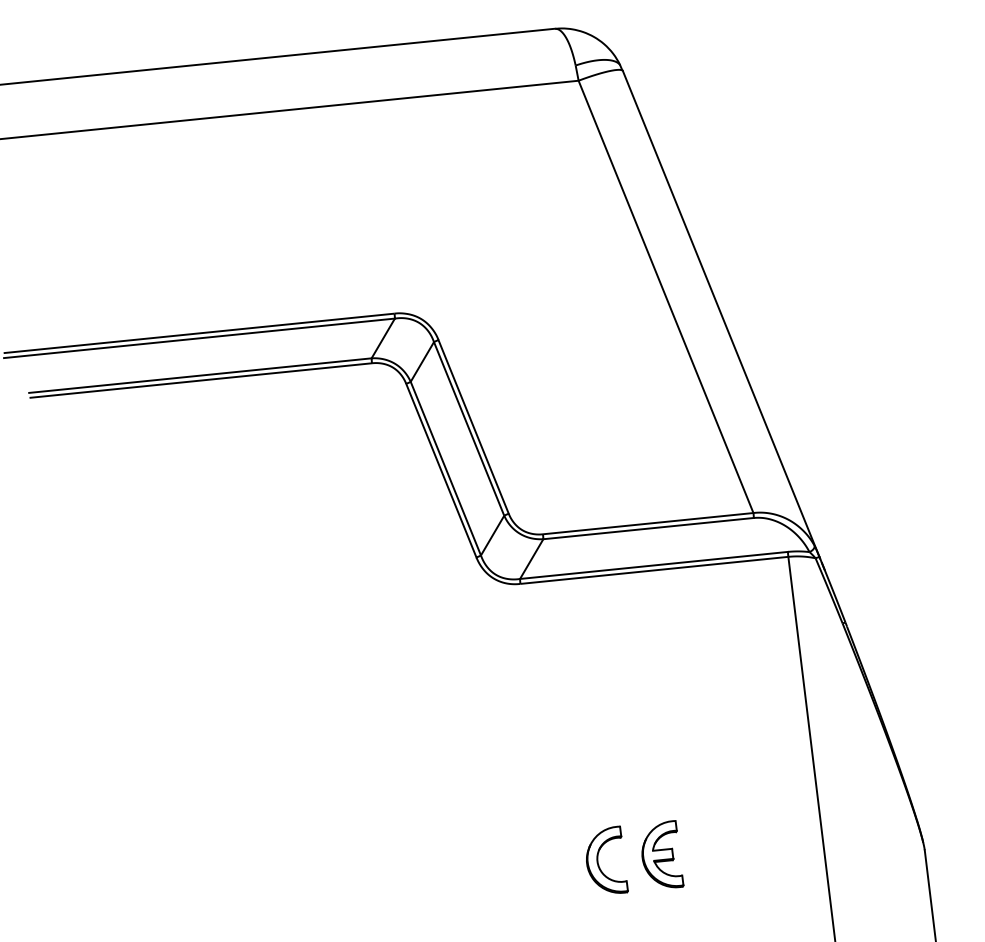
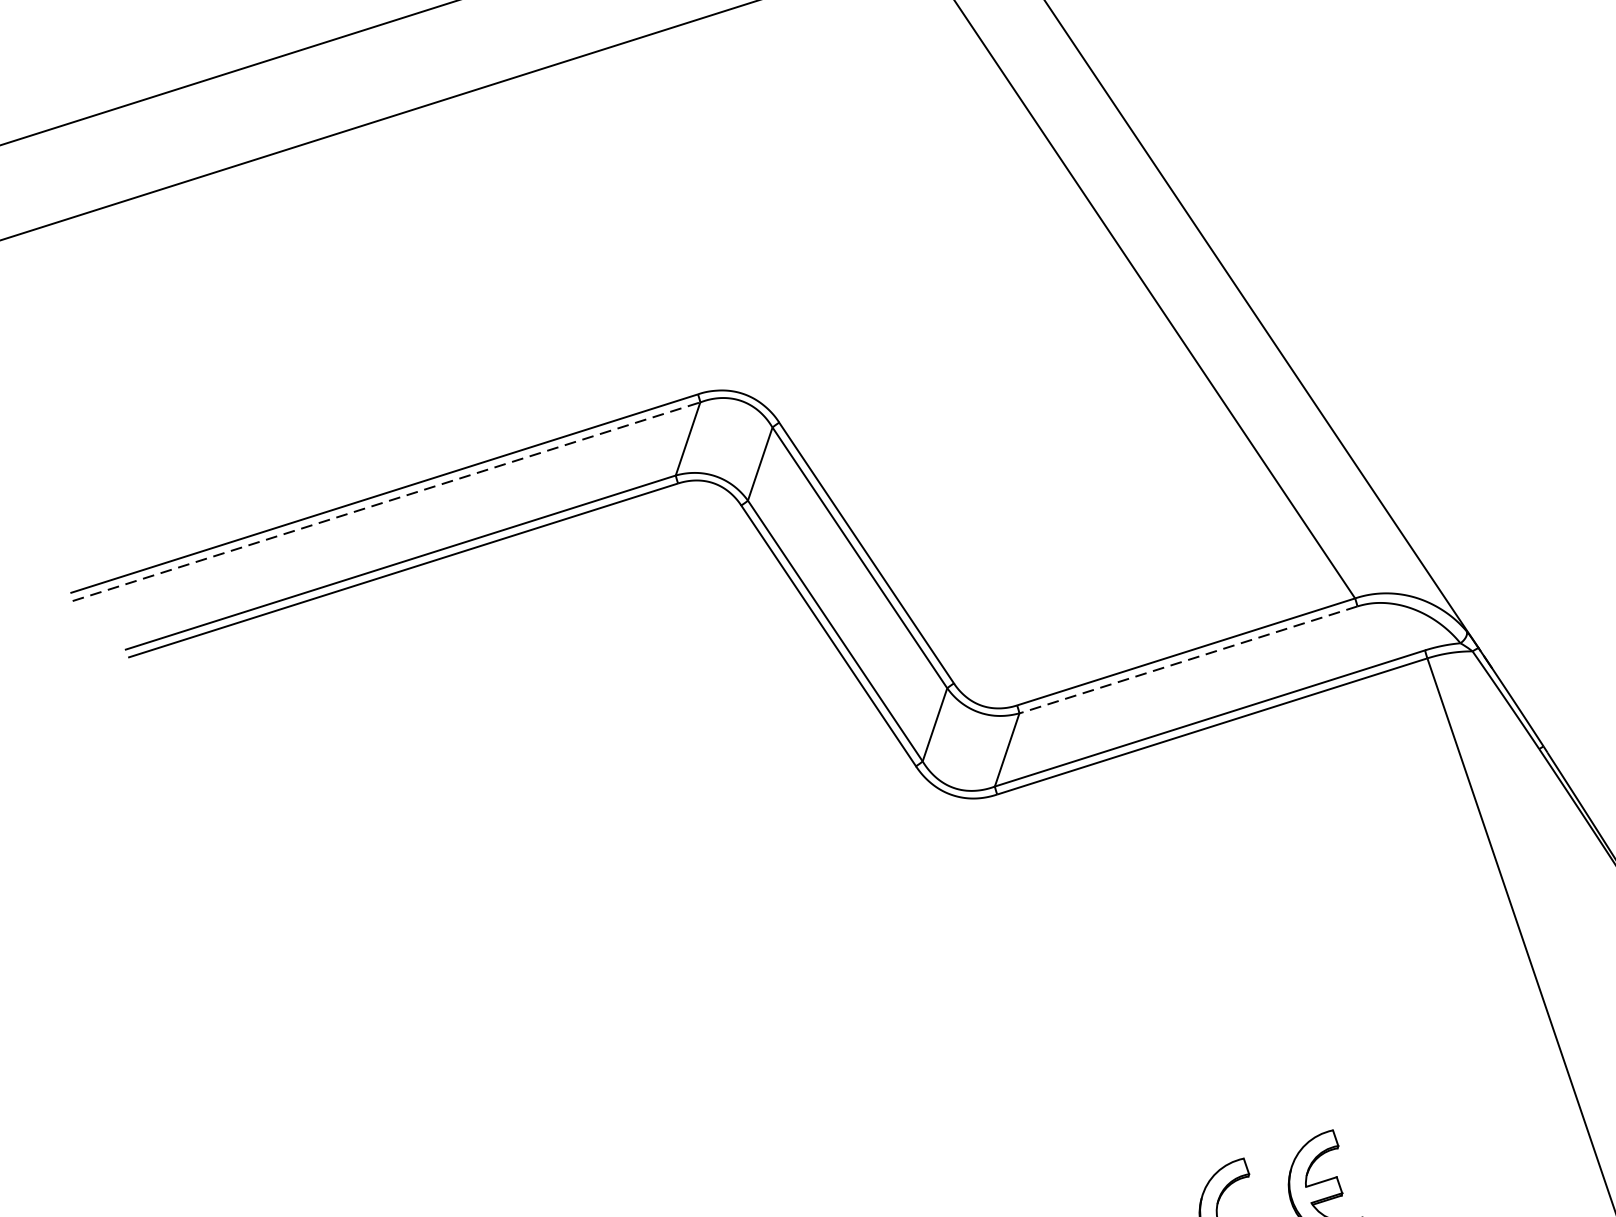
line: (199, 338) -> (386, 501), solid -> dashed
line: (648, 528) -> (1188, 659), solid -> dashed

